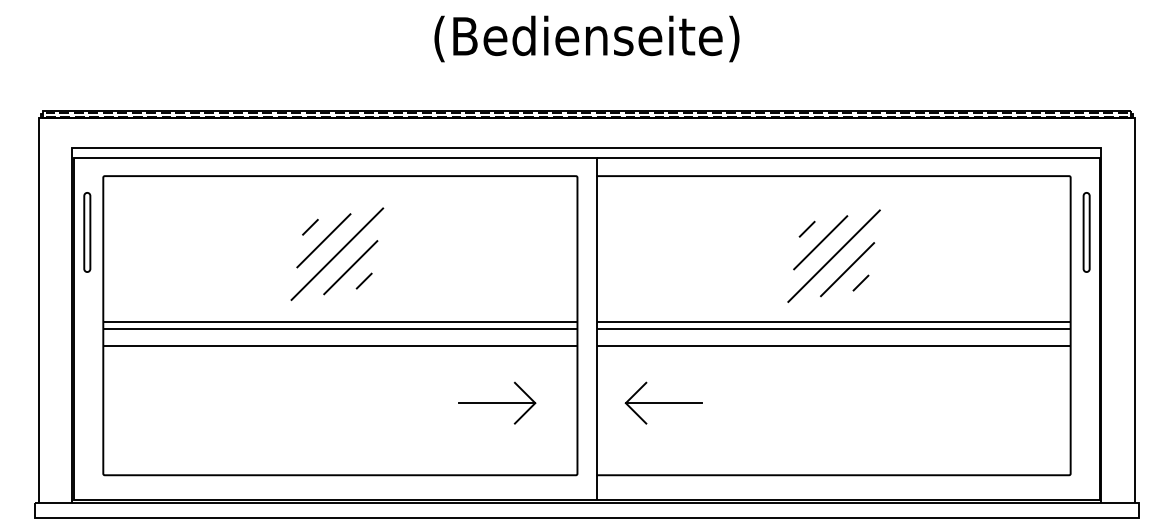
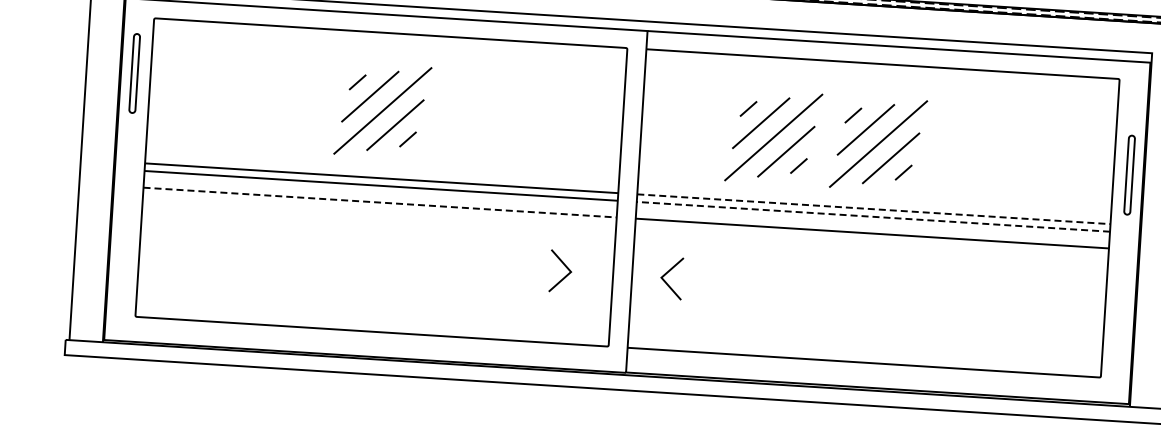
part: (1086, 232) -> (1129, 175), moved
part: (728, 255) -> (773, 136), added
line: (834, 321) -> (874, 209), solid -> dashed
line: (833, 329) -> (873, 217), solid -> dashed
line: (340, 345) -> (380, 202), solid -> dashed
line: (497, 403) -> (533, 269), removed
line: (663, 403) -> (699, 280), removed

